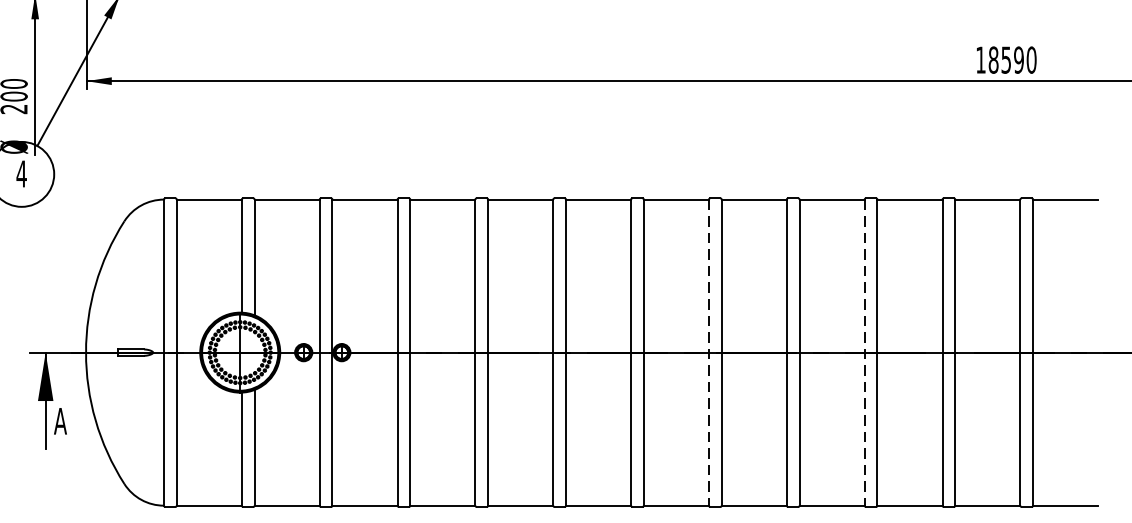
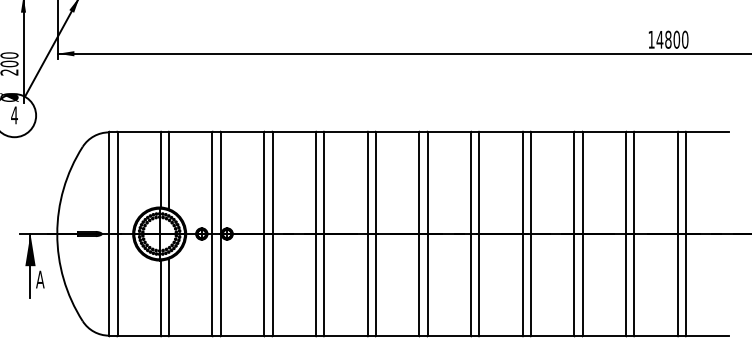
text: (1004, 59) -> (667, 39), 18590 -> 14800
line: (708, 353) -> (470, 234), dashed -> solid
line: (864, 353) -> (574, 234), dashed -> solid

